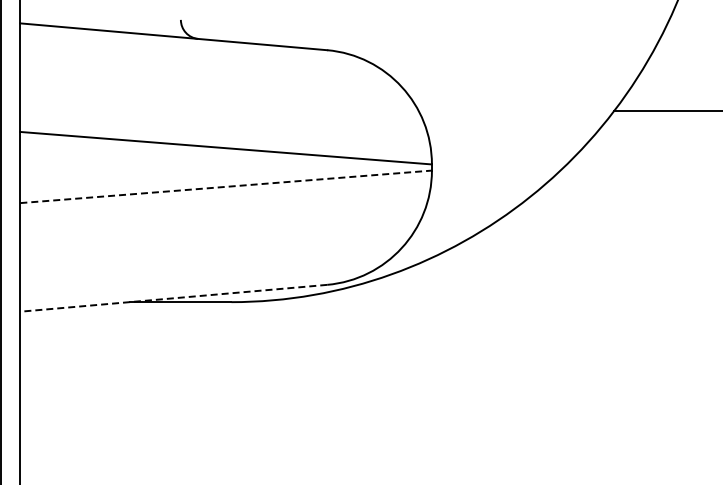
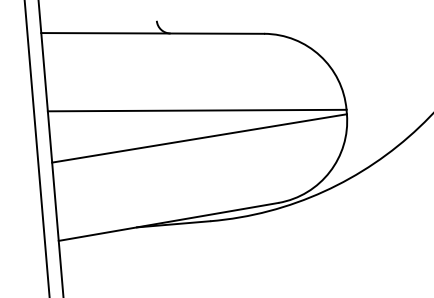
line: (226, 186) -> (199, 138), dashed -> solid
line: (173, 298) -> (168, 222), dashed -> solid

